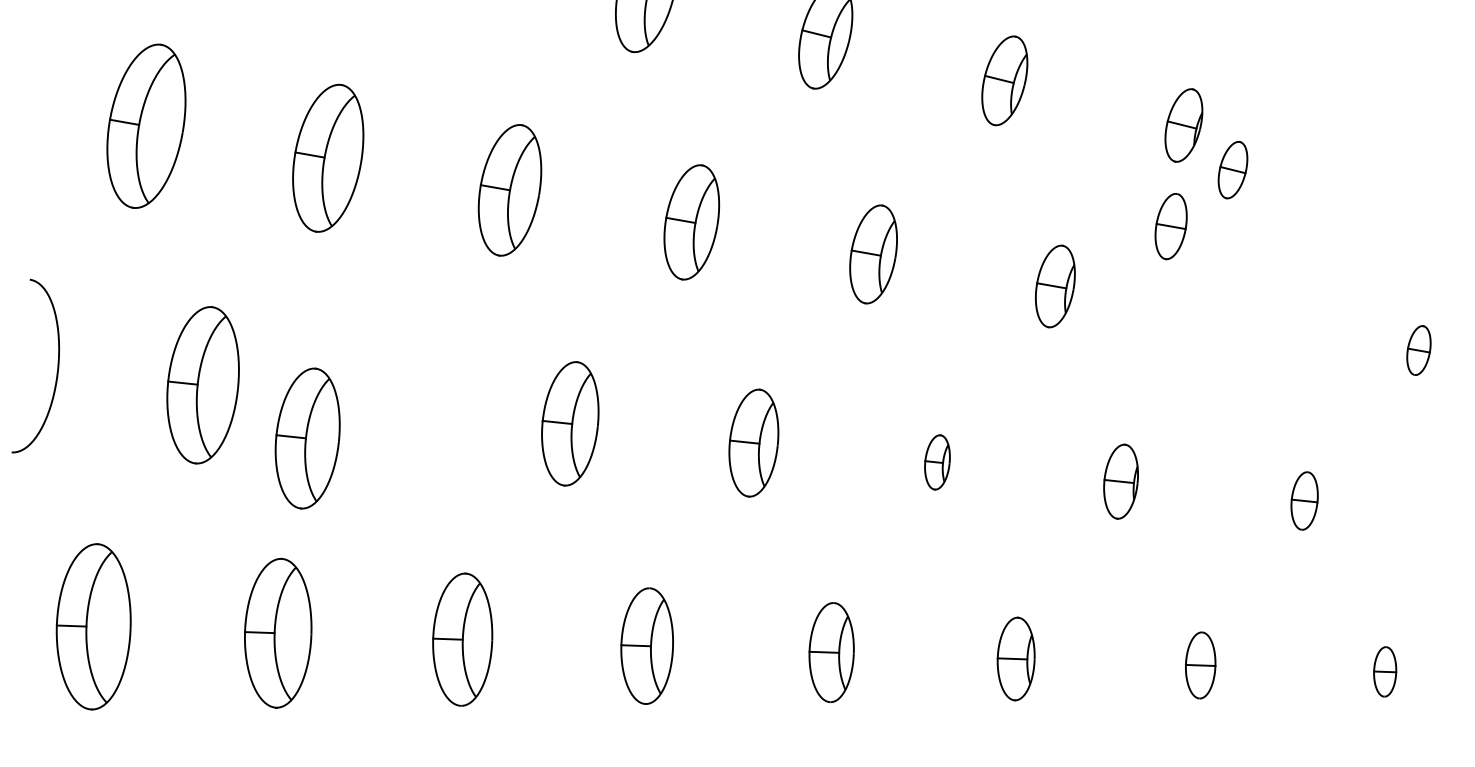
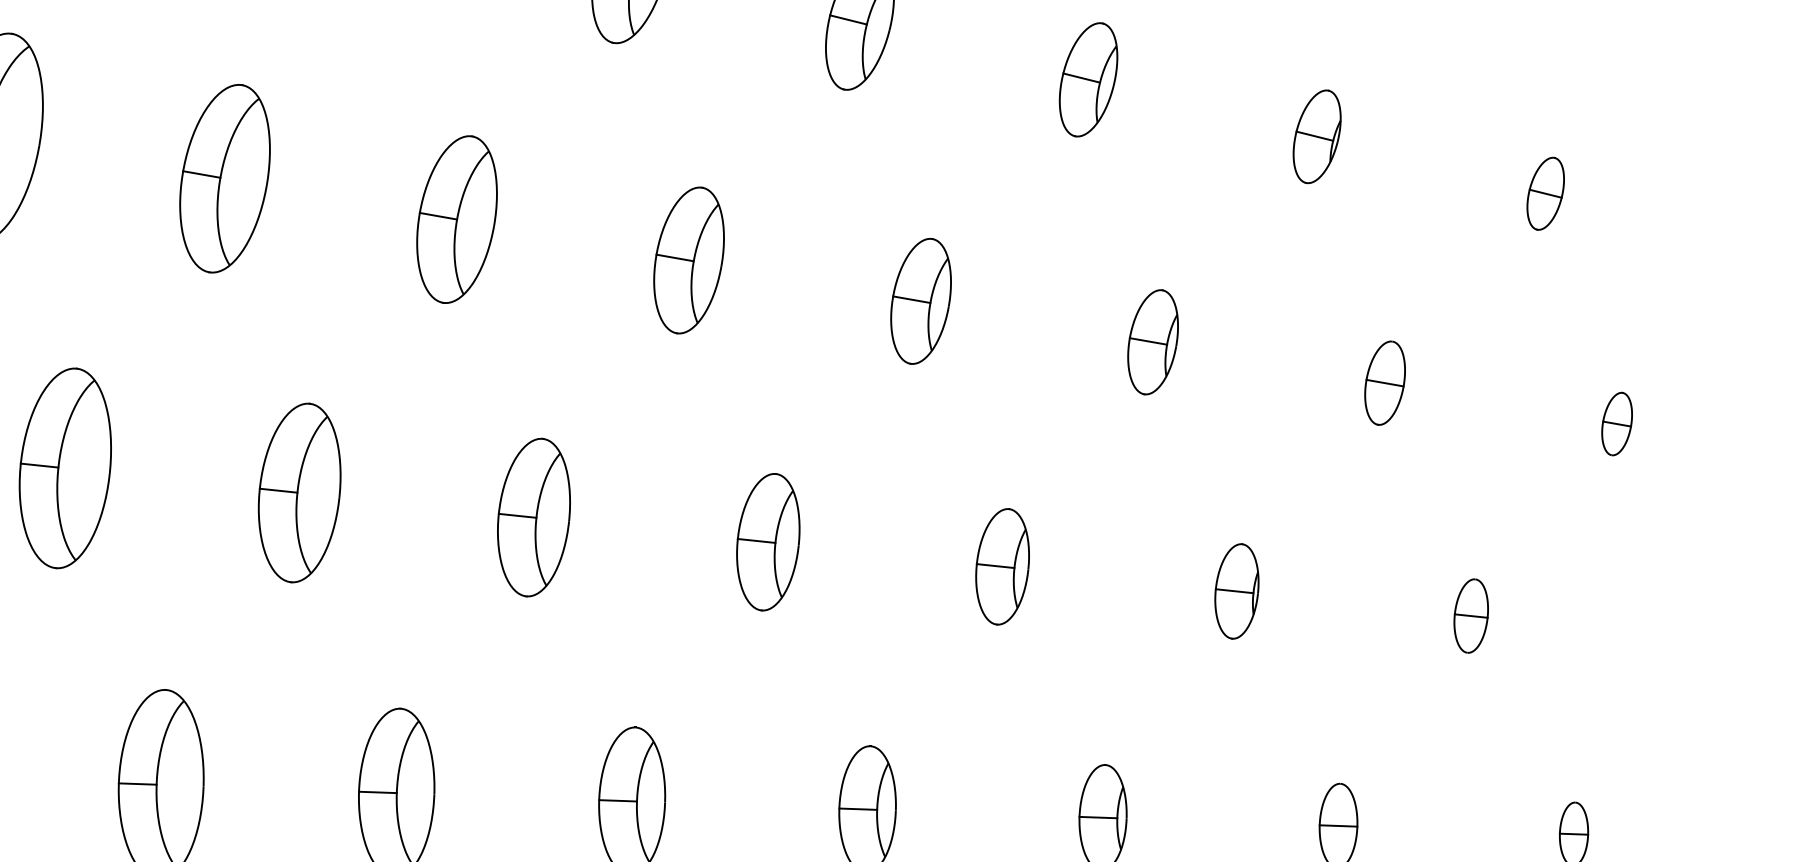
part: (1232, 170) -> (1545, 194), moved
part: (1170, 226) -> (1384, 383), moved
part: (307, 438) -> (299, 492), moved
part: (937, 462) -> (1002, 566), size x1.67

